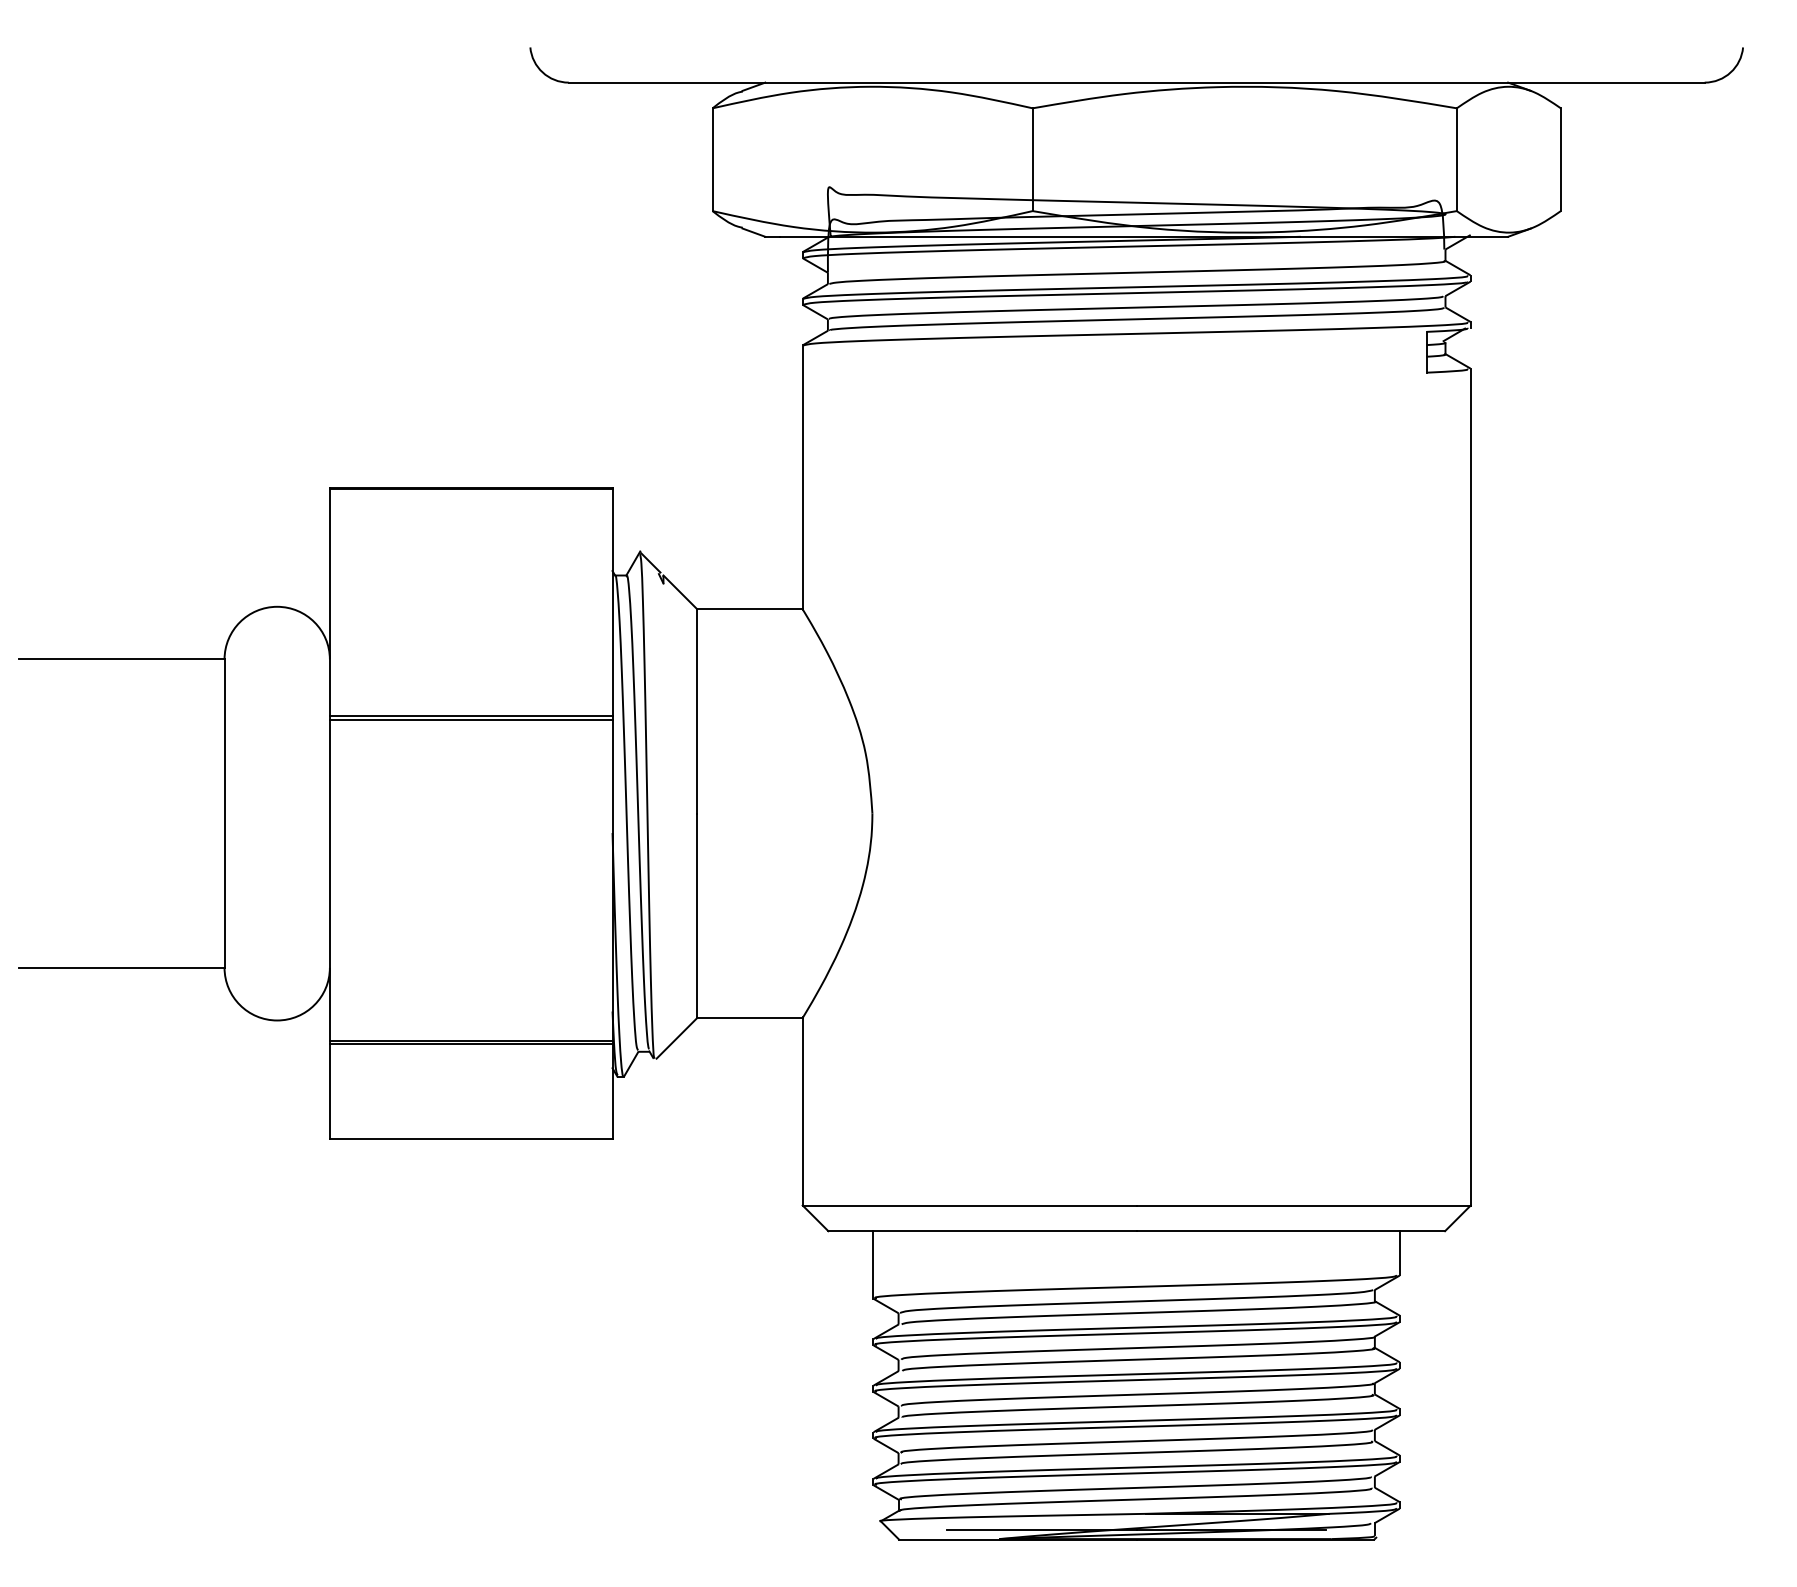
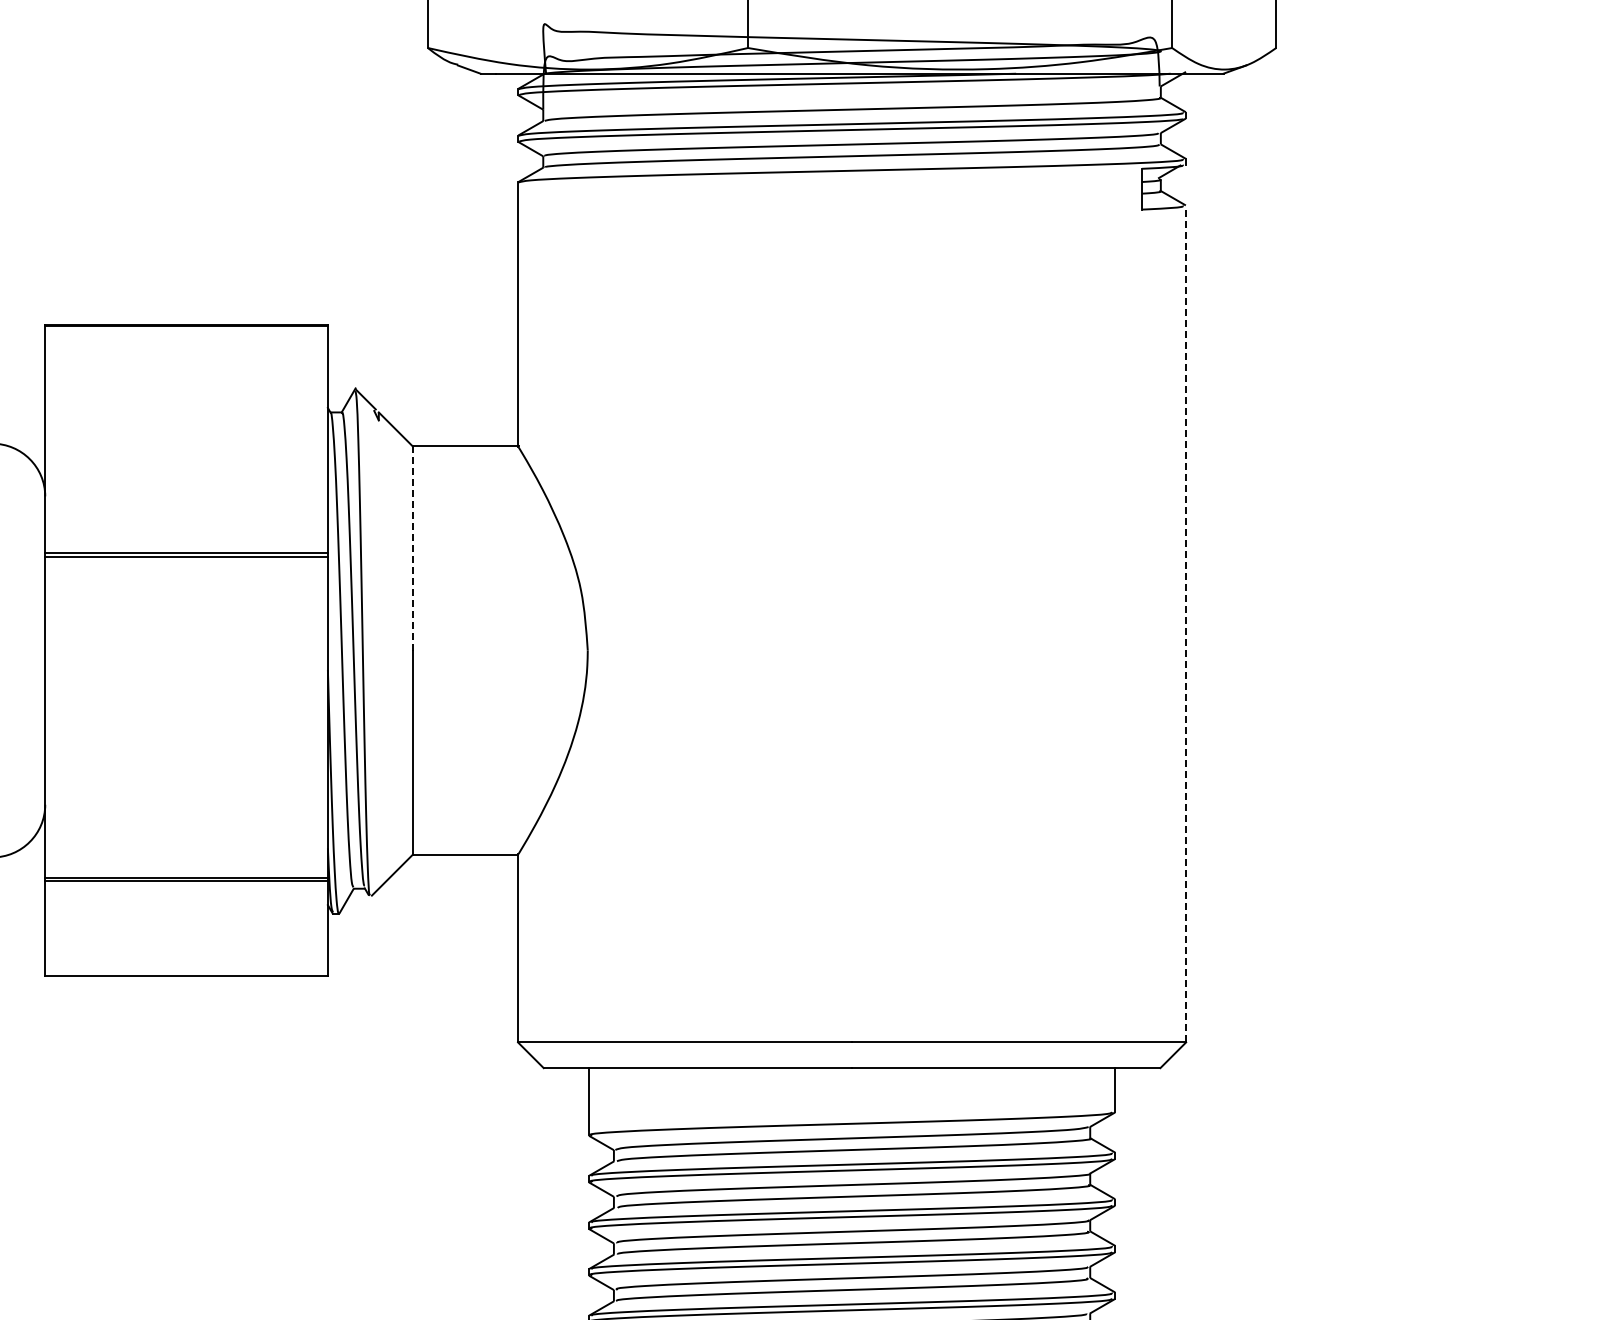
line: (697, 711) -> (412, 548), solid -> dashed
line: (1470, 786) -> (1185, 623), solid -> dashed

